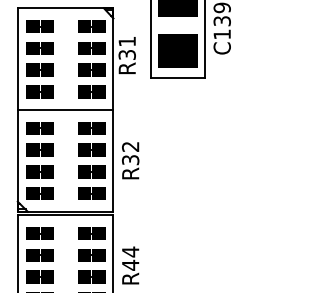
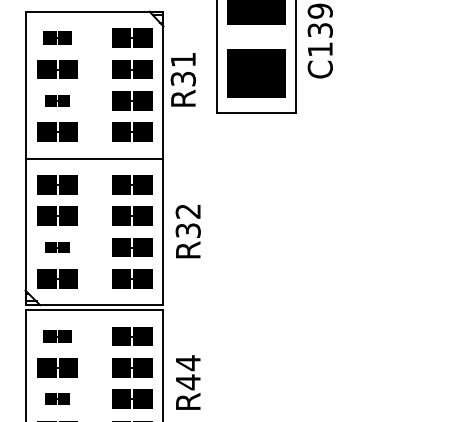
part: (39, 26) -> (56, 37), size x0.7
part: (39, 69) -> (56, 99), size x0.6
part: (39, 171) -> (56, 247), size x0.6
part: (39, 233) -> (56, 336), size x0.7
part: (39, 276) -> (56, 398), size x0.6

